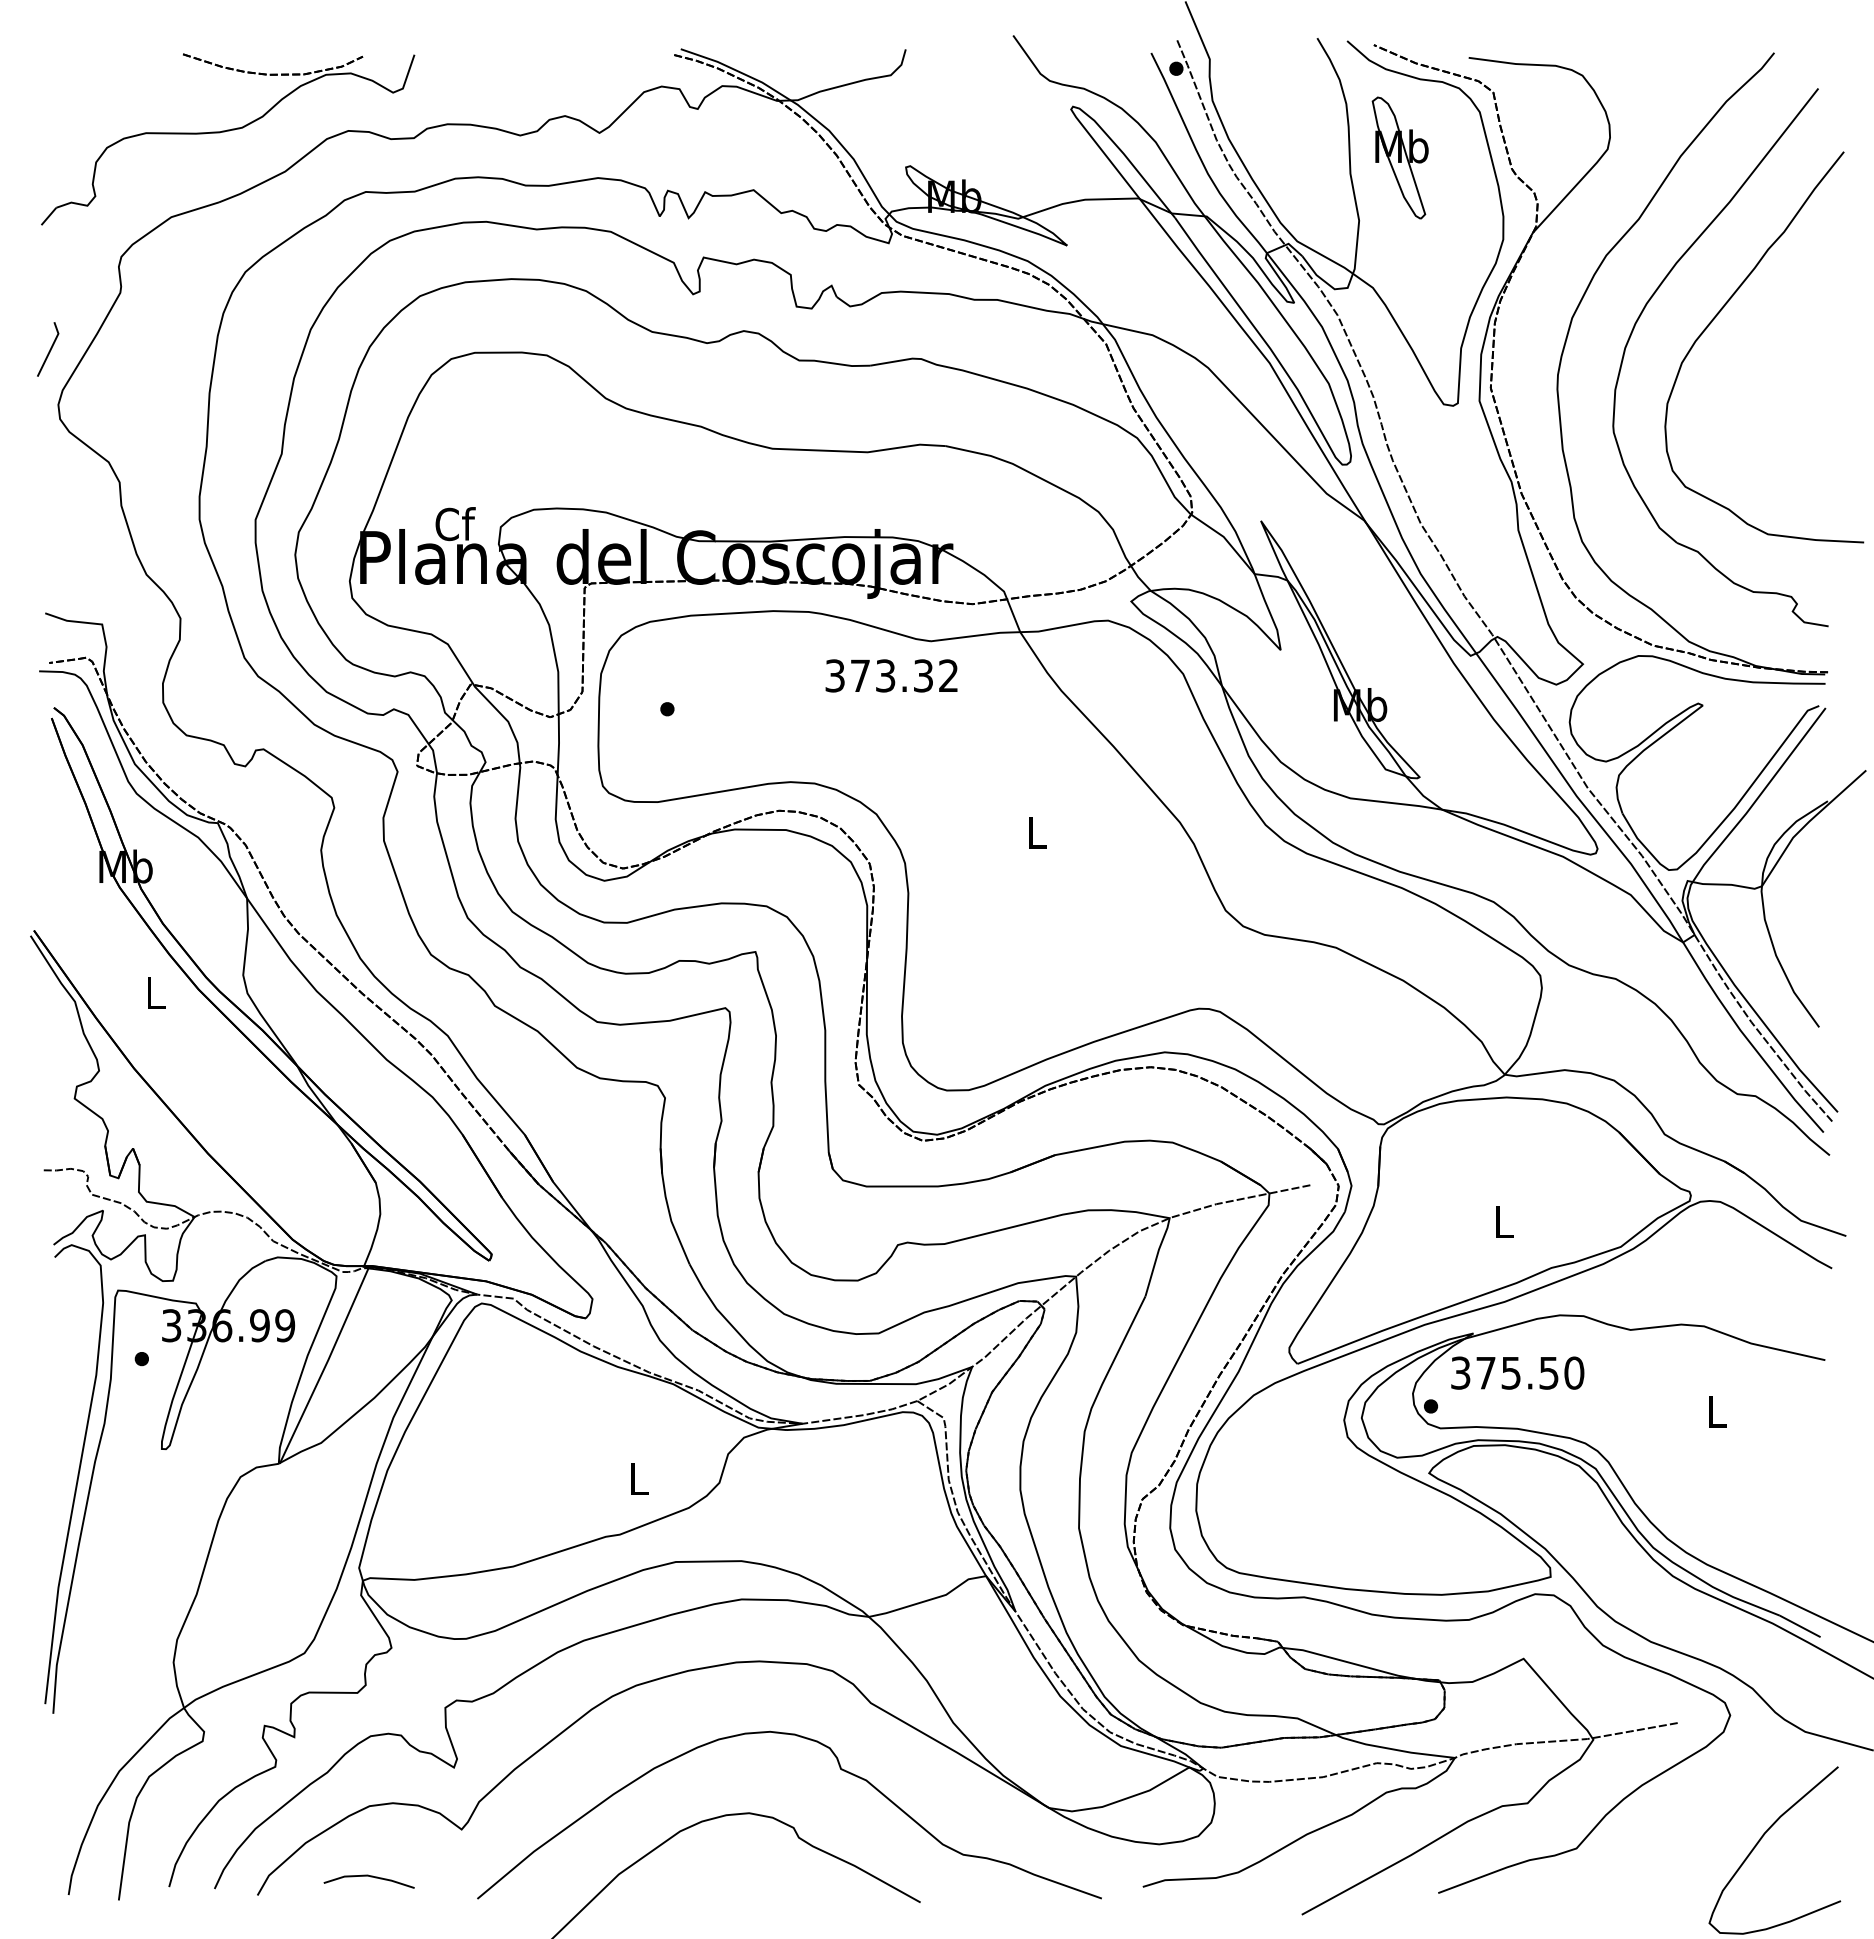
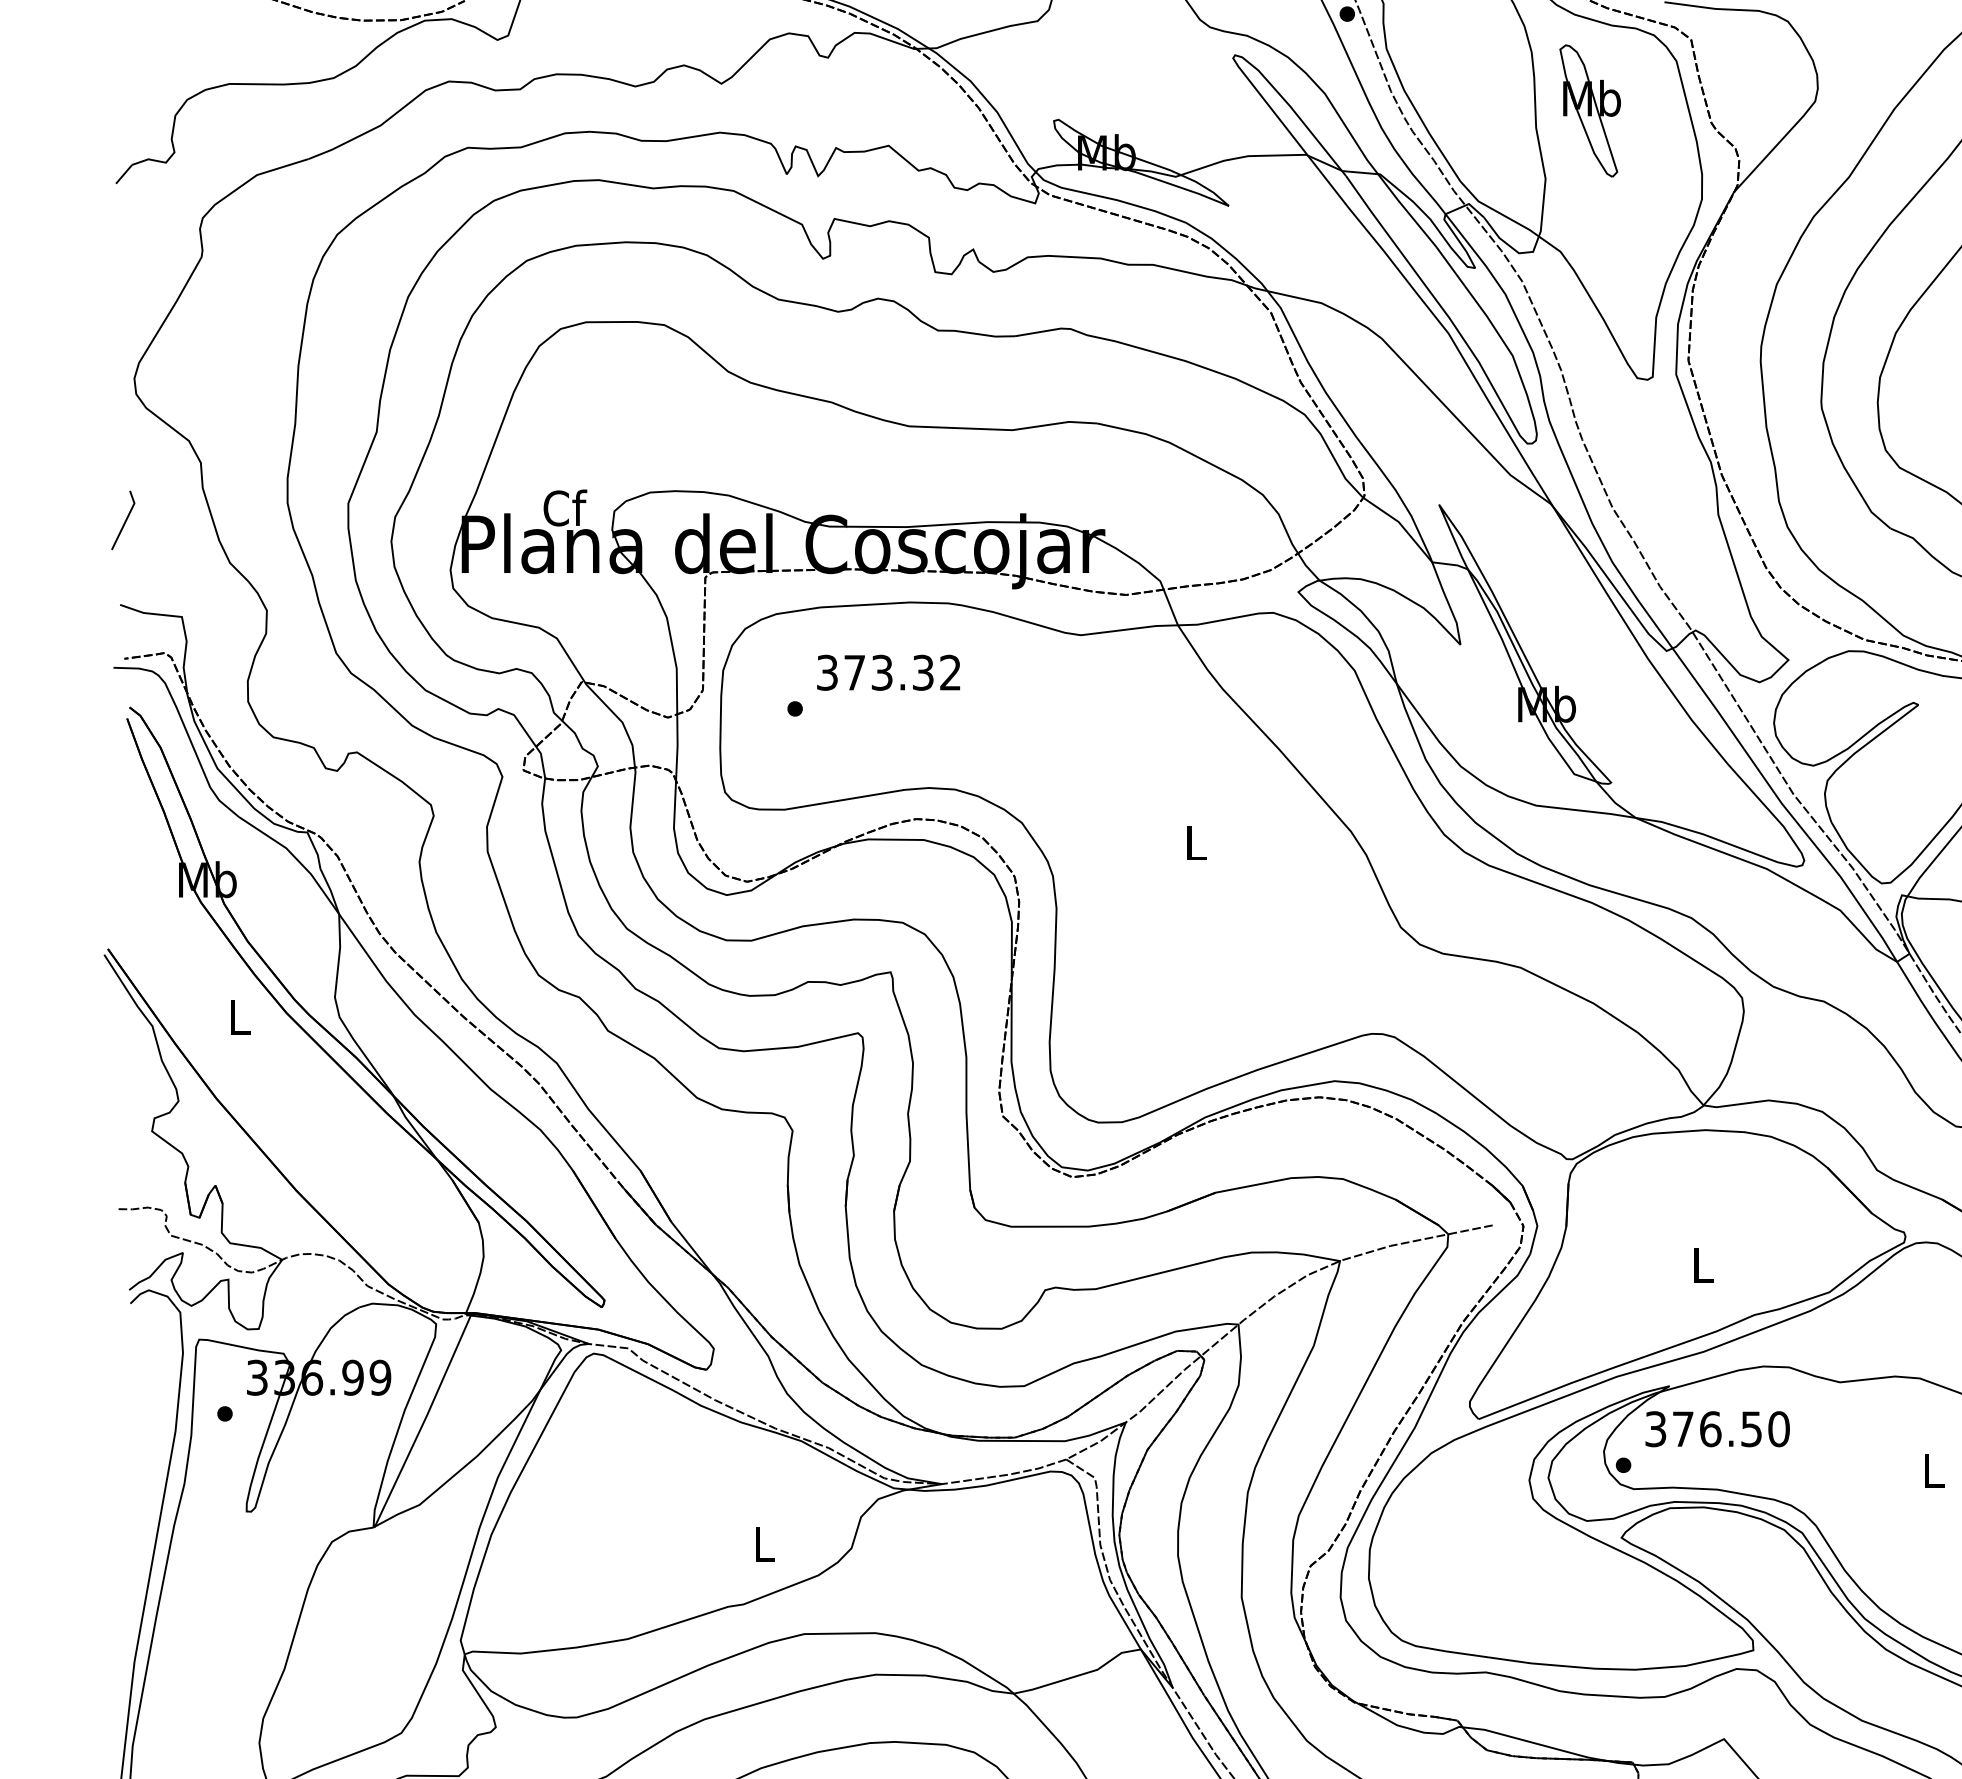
line: (49, 349) -> (124, 520), moved
text: (891, 675) -> (888, 672), moved
text: (1511, 1372) -> (1710, 1428), 375.50 -> 376.50

